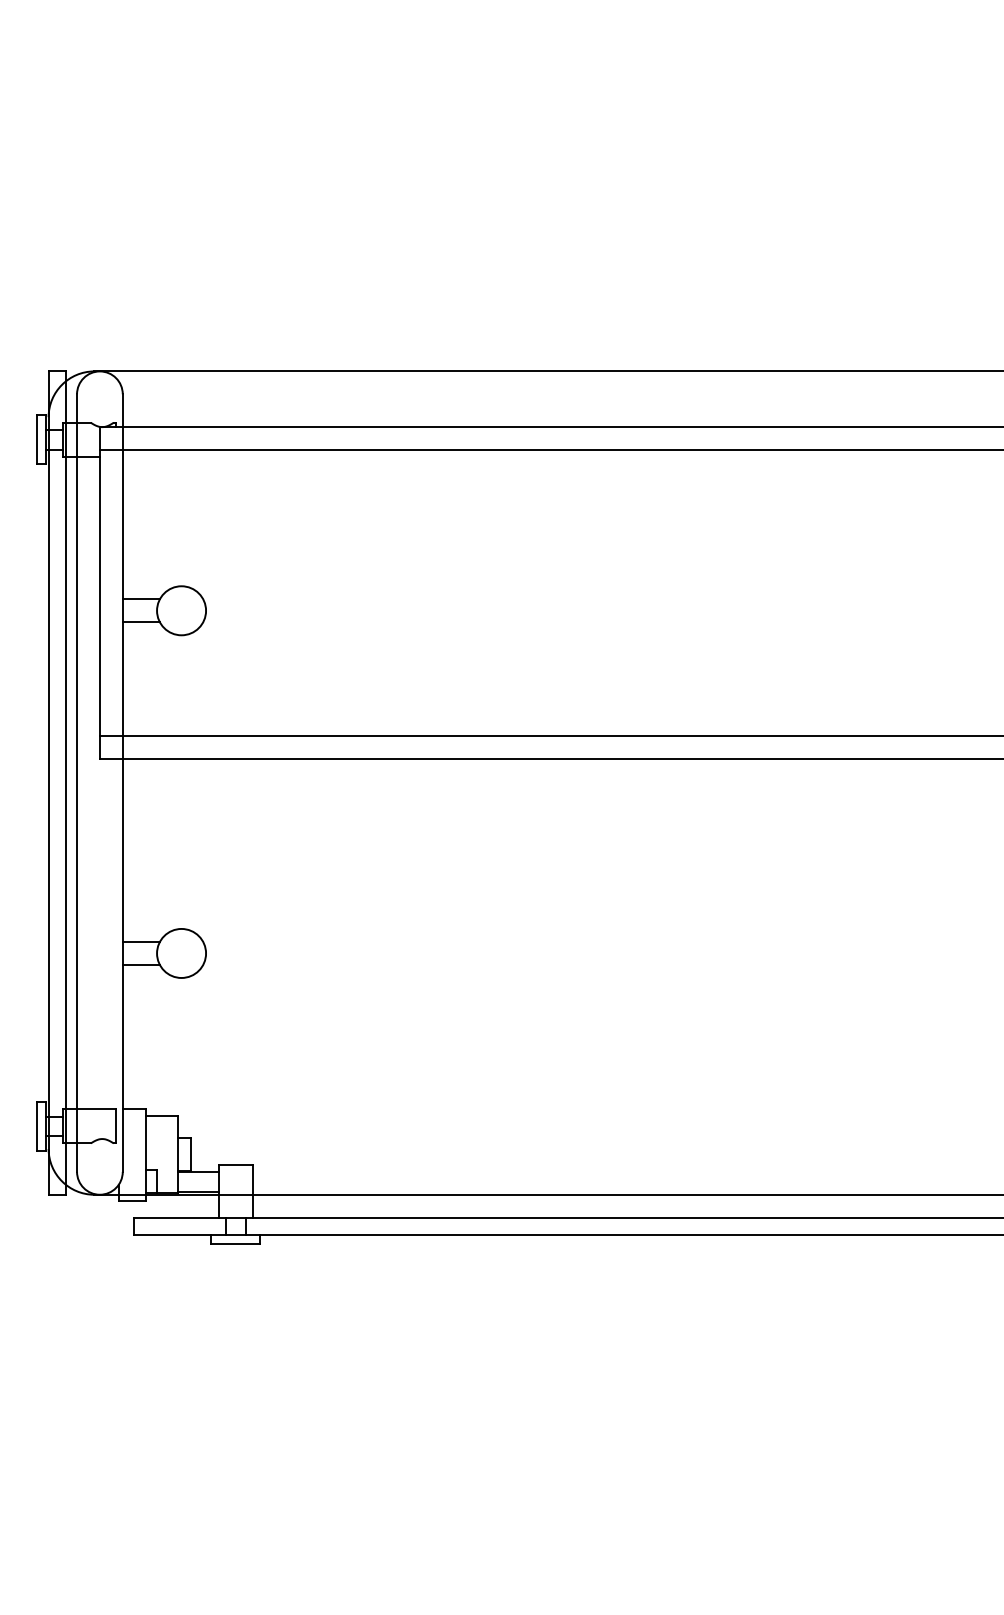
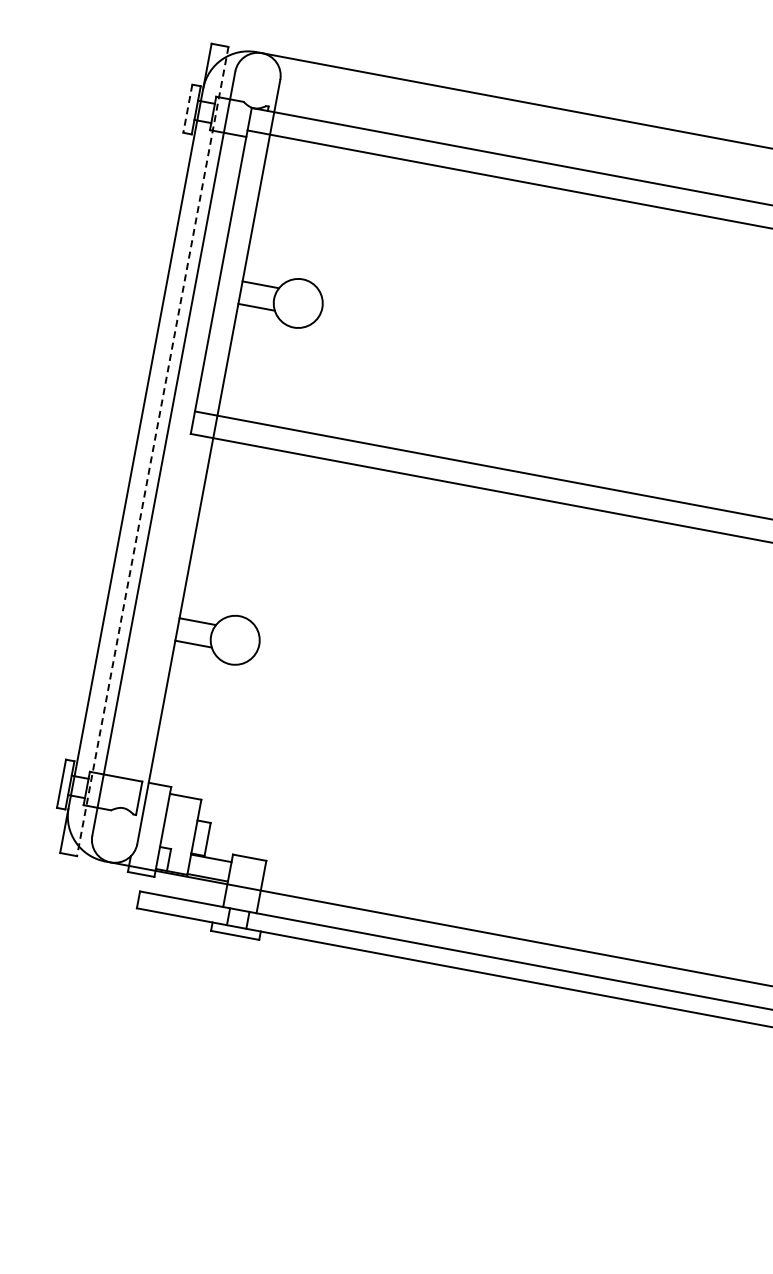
line: (37, 440) -> (187, 109), solid -> dashed
line: (65, 783) -> (152, 451), solid -> dashed

